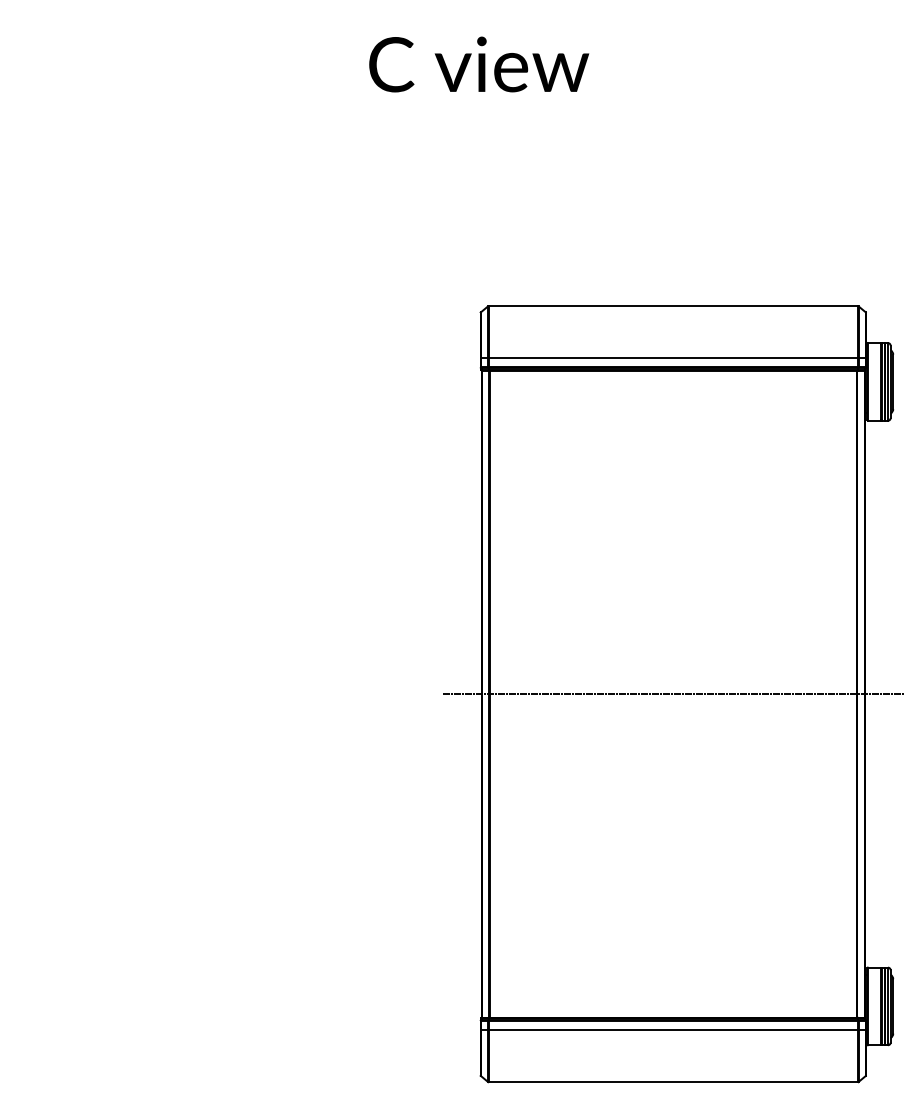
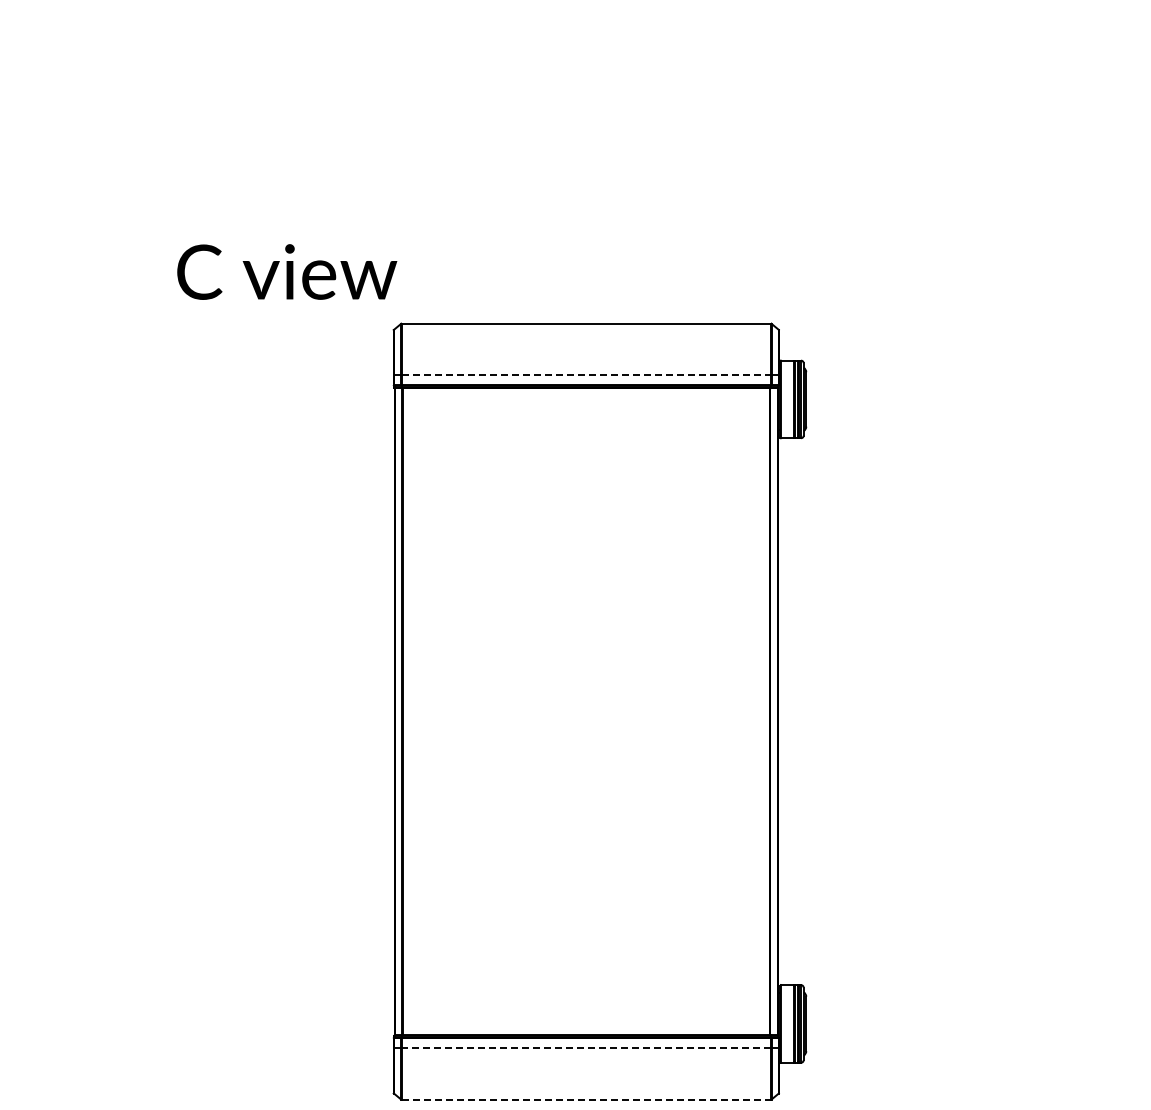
text: (479, 63) -> (287, 271), moved
line: (673, 357) -> (586, 375), solid -> dashed
line: (673, 693) -> (586, 711), removed
line: (673, 1030) -> (586, 1048), solid -> dashed
line: (673, 1081) -> (586, 1099), solid -> dashed

